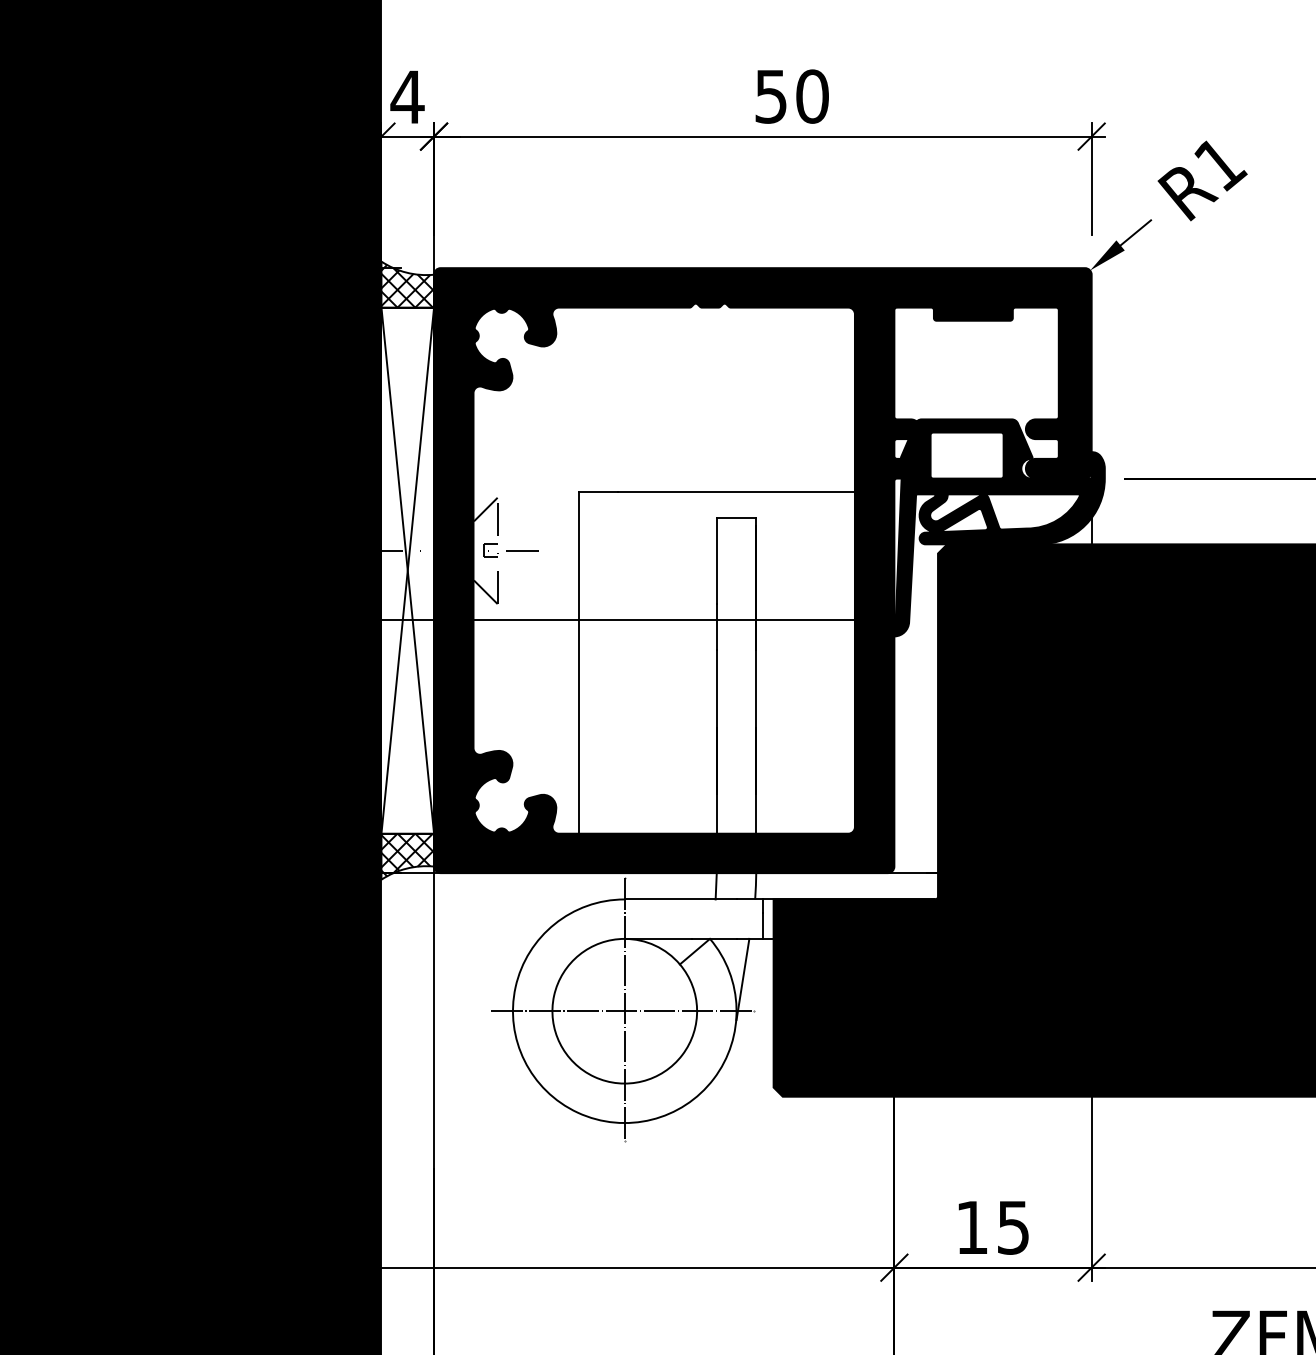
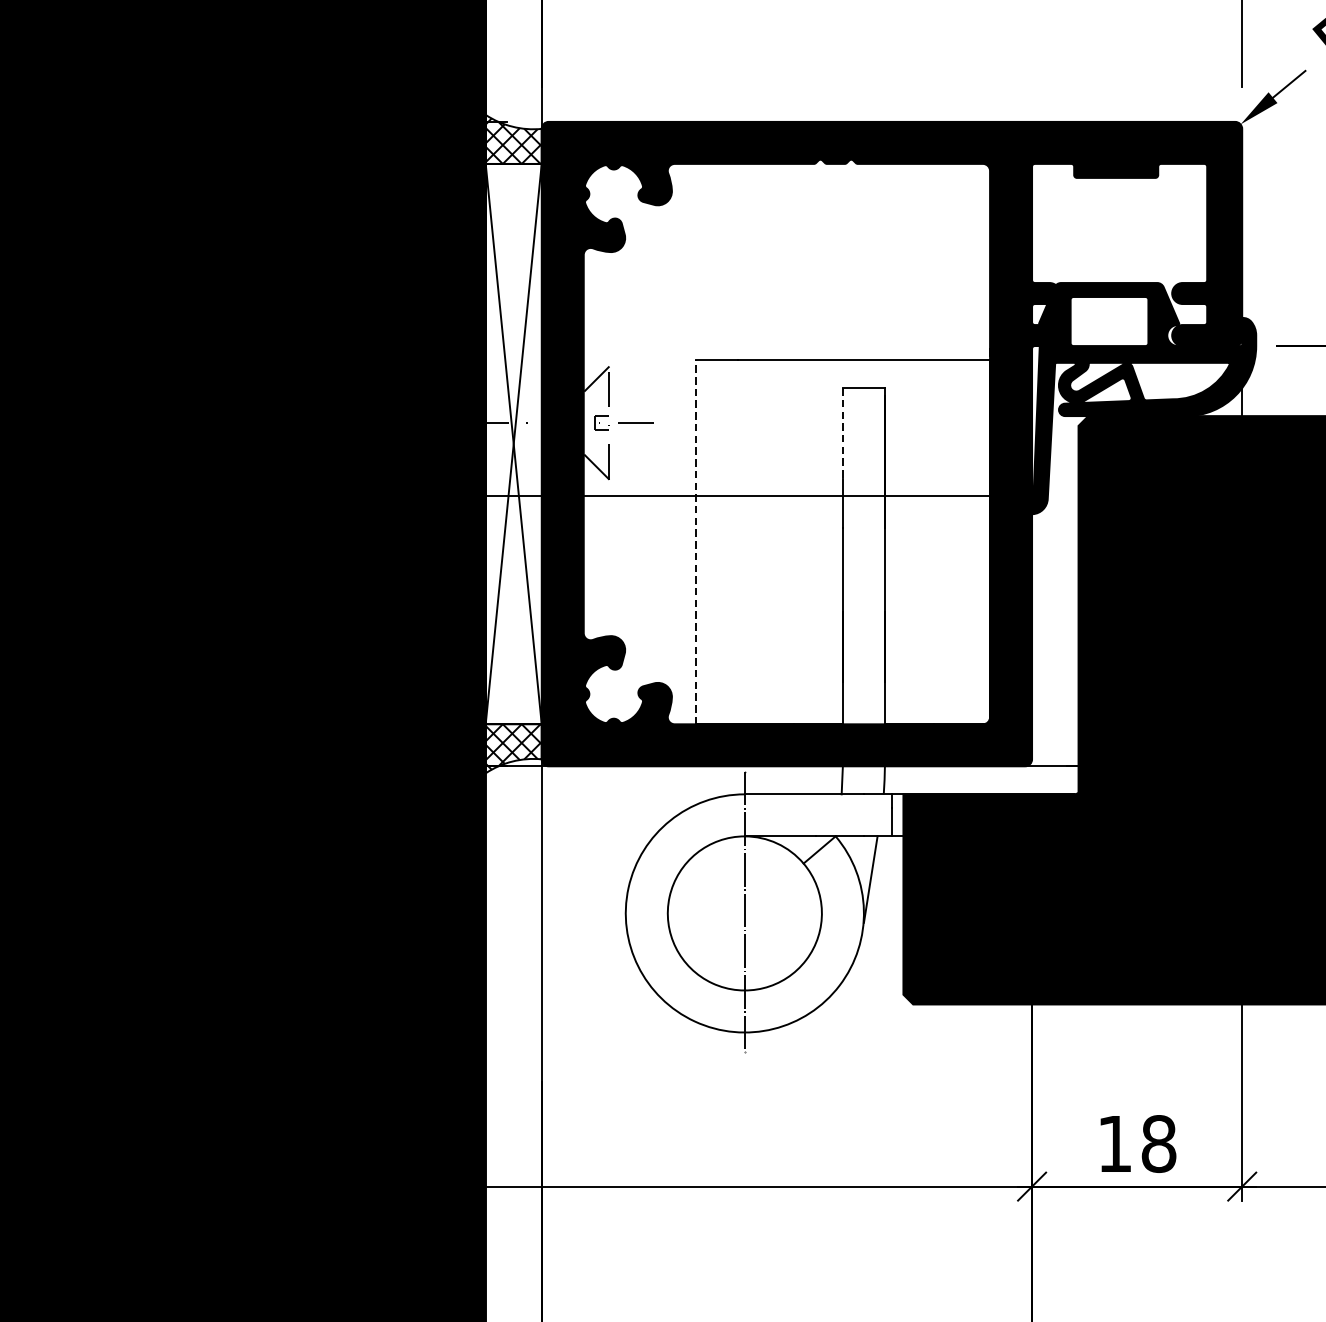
line: (716, 560) -> (842, 433), solid -> dashed
line: (578, 662) -> (695, 541), solid -> dashed
line: (622, 1011) -> (742, 913), removed
text: (1013, 1227) -> (1158, 1143), 15 -> 18

